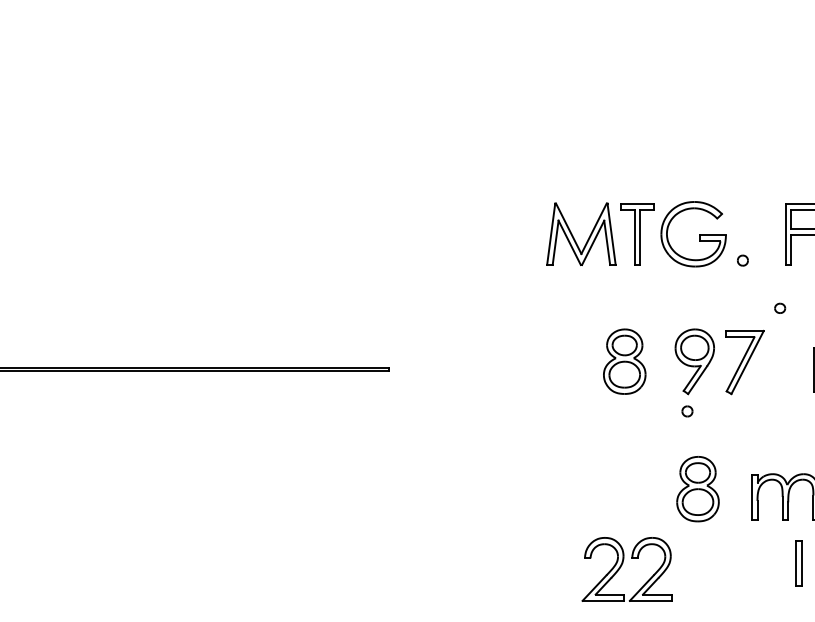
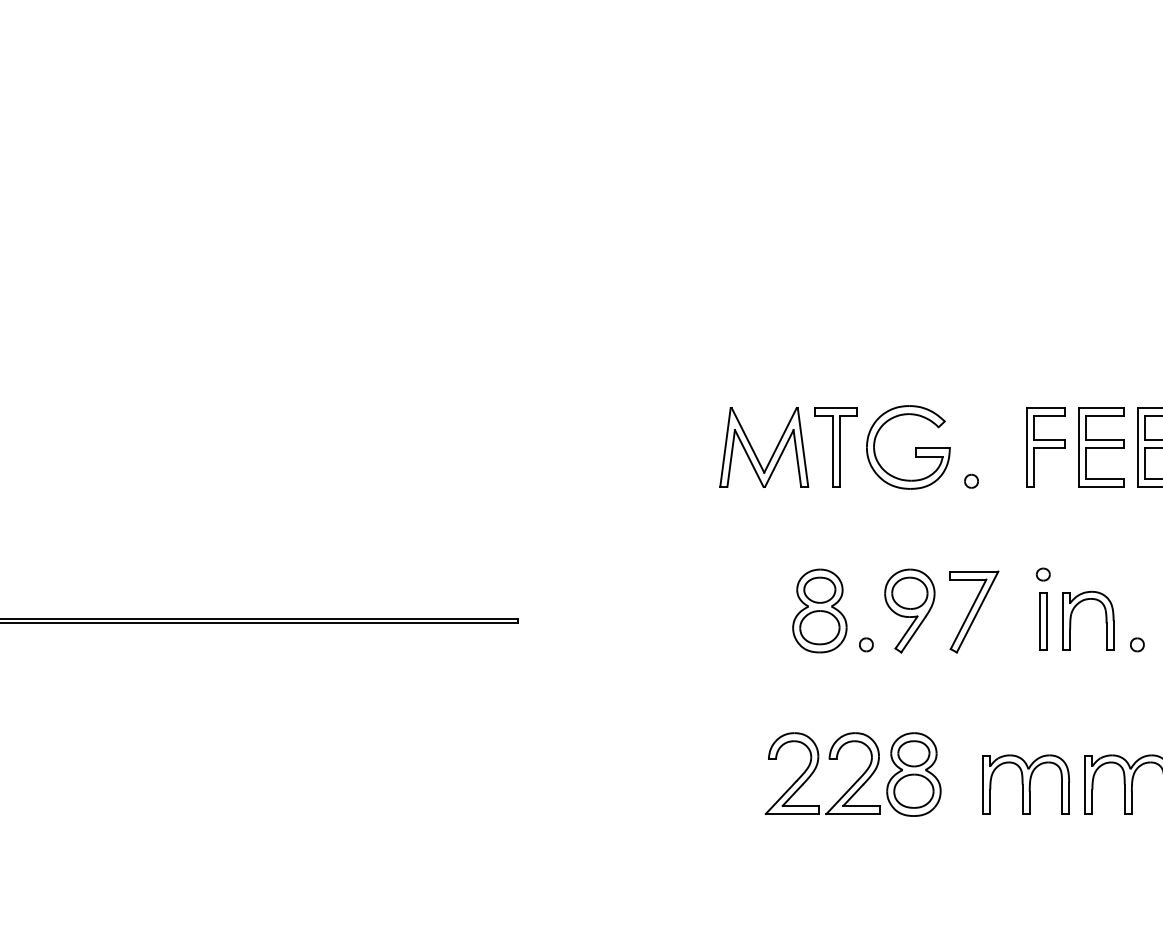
part: (780, 308) -> (1043, 574), moved
part: (687, 411) -> (866, 644), moved
part: (798, 563) -> (1043, 621), moved
part: (621, 566) -> (815, 770), moved

